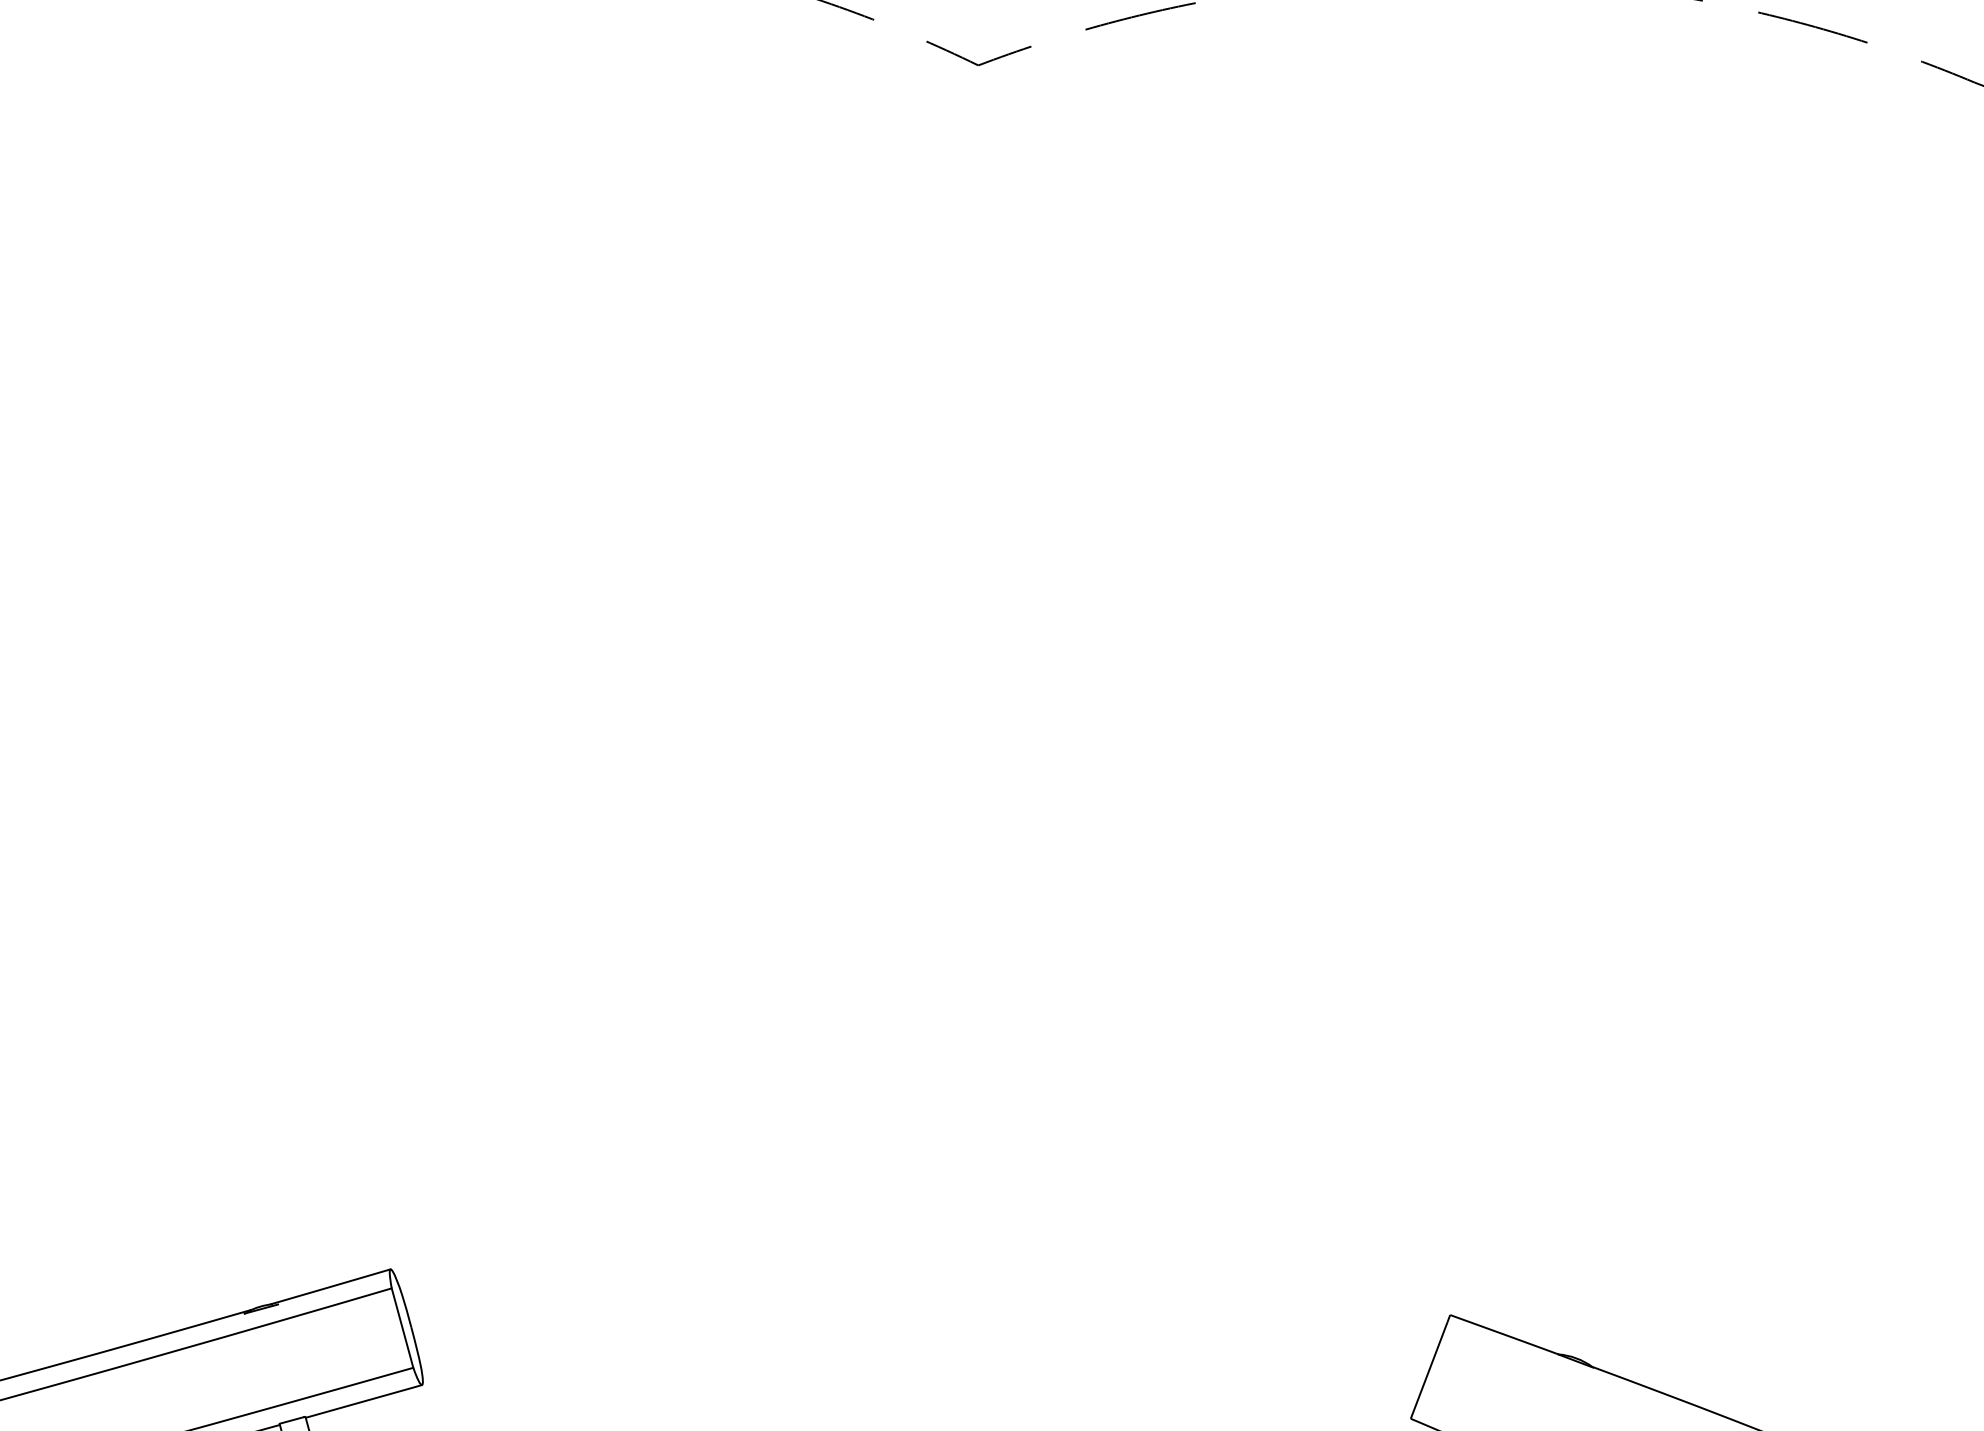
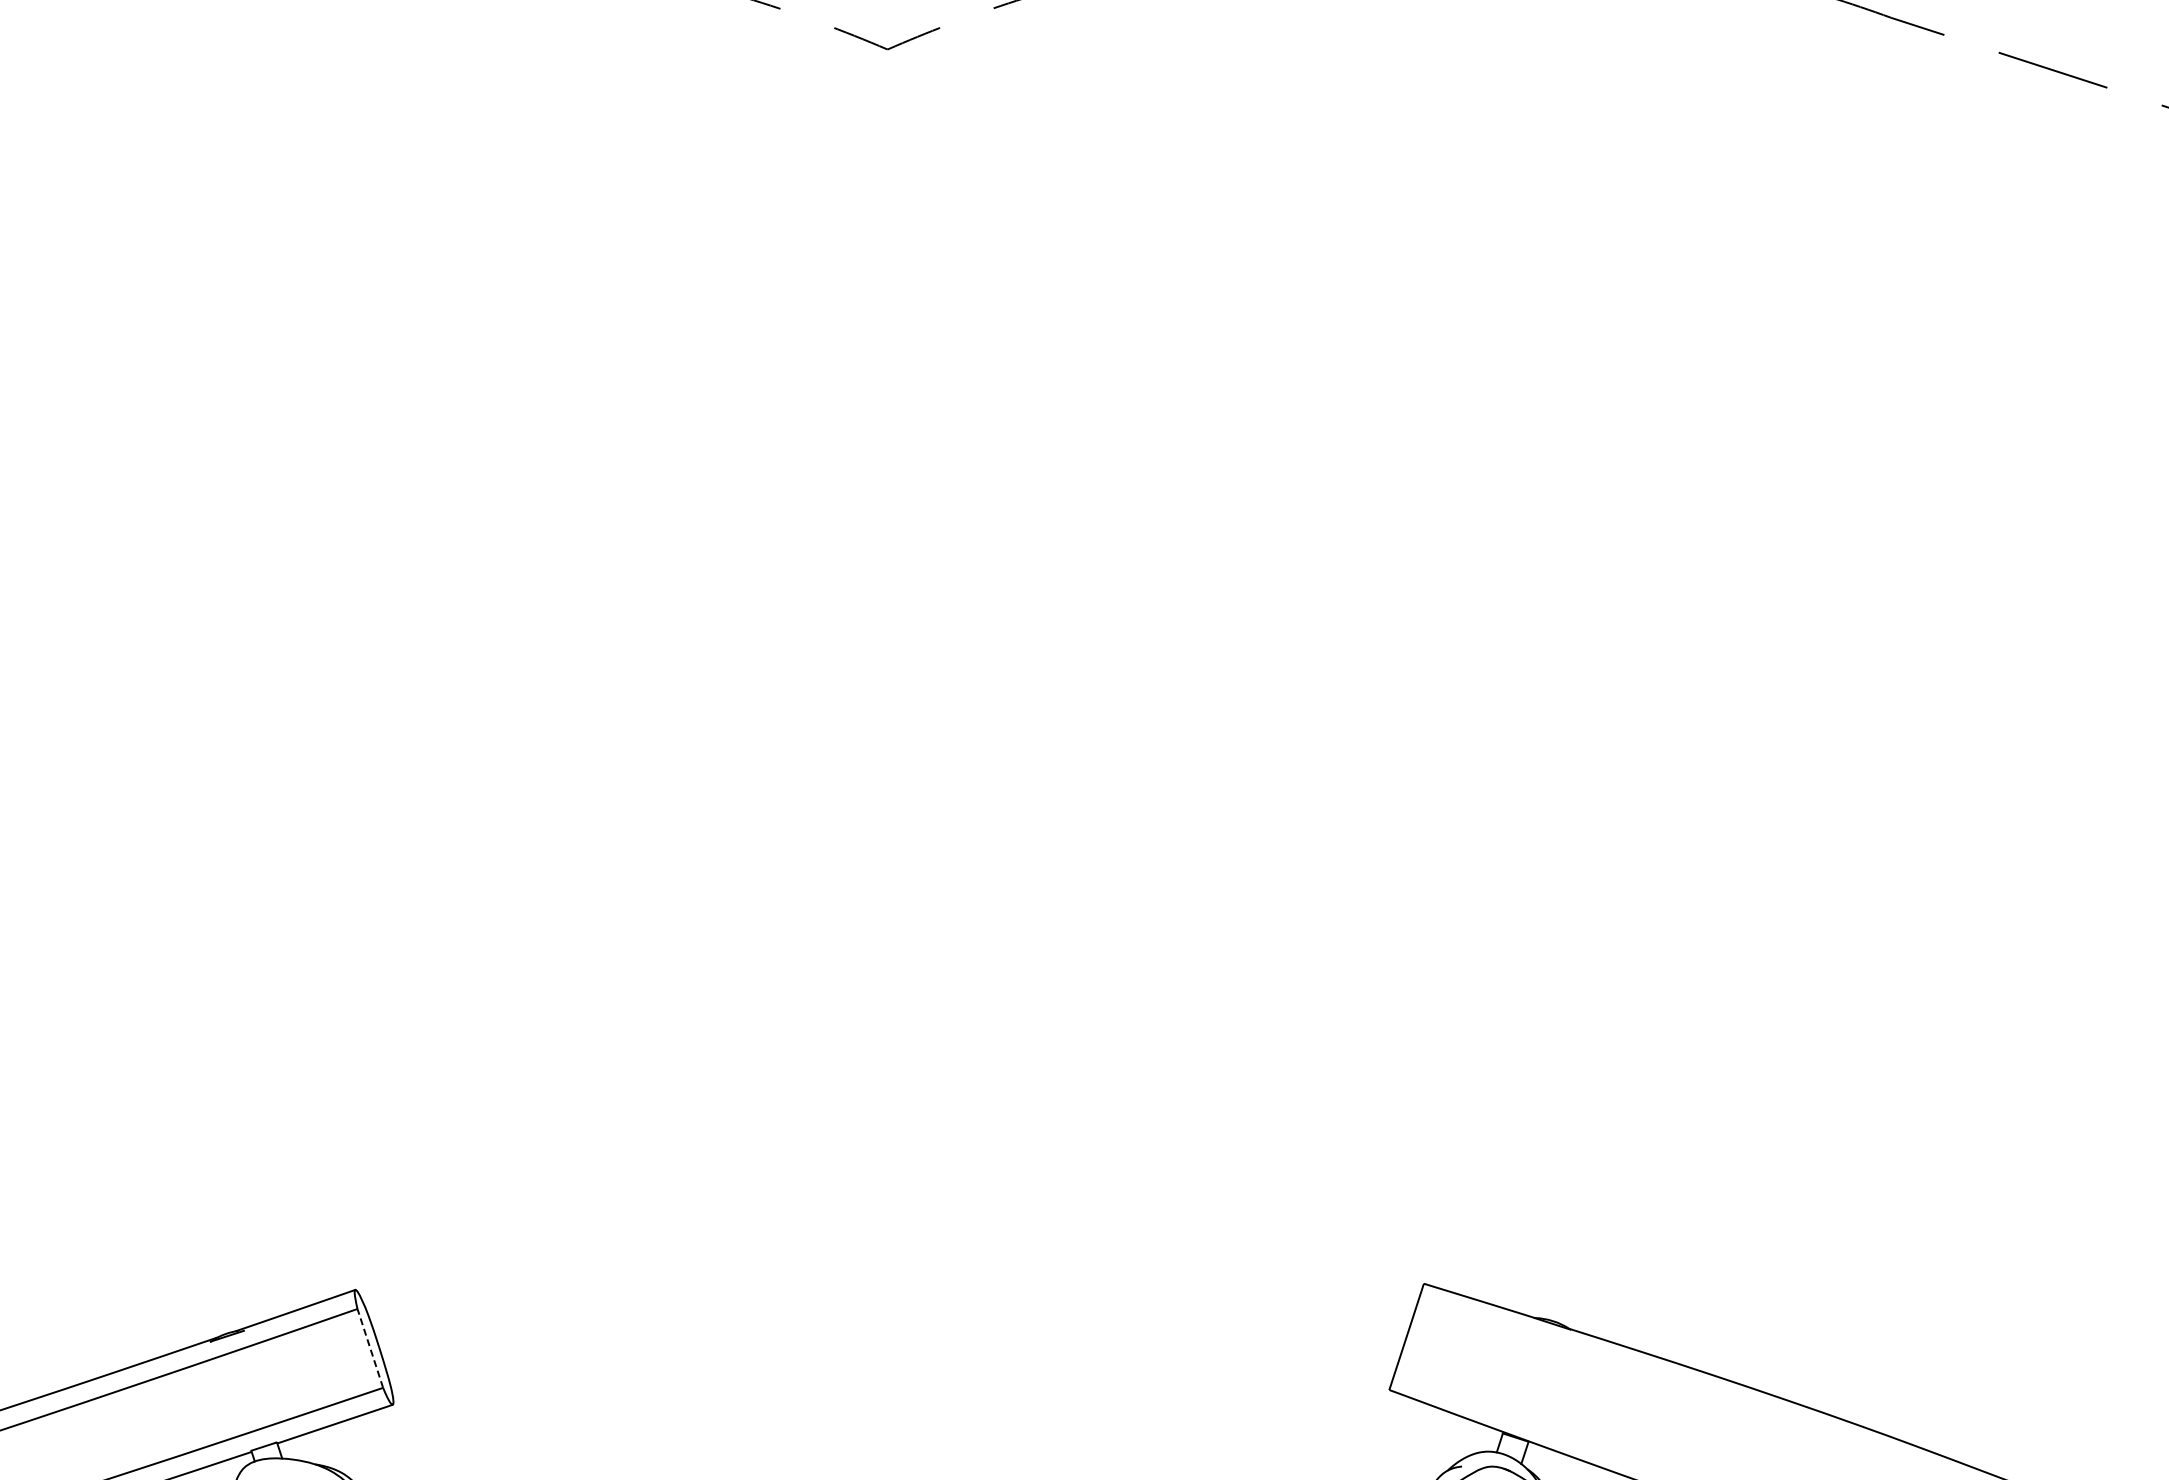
line: (402, 1327) -> (370, 1347), solid -> dashed

